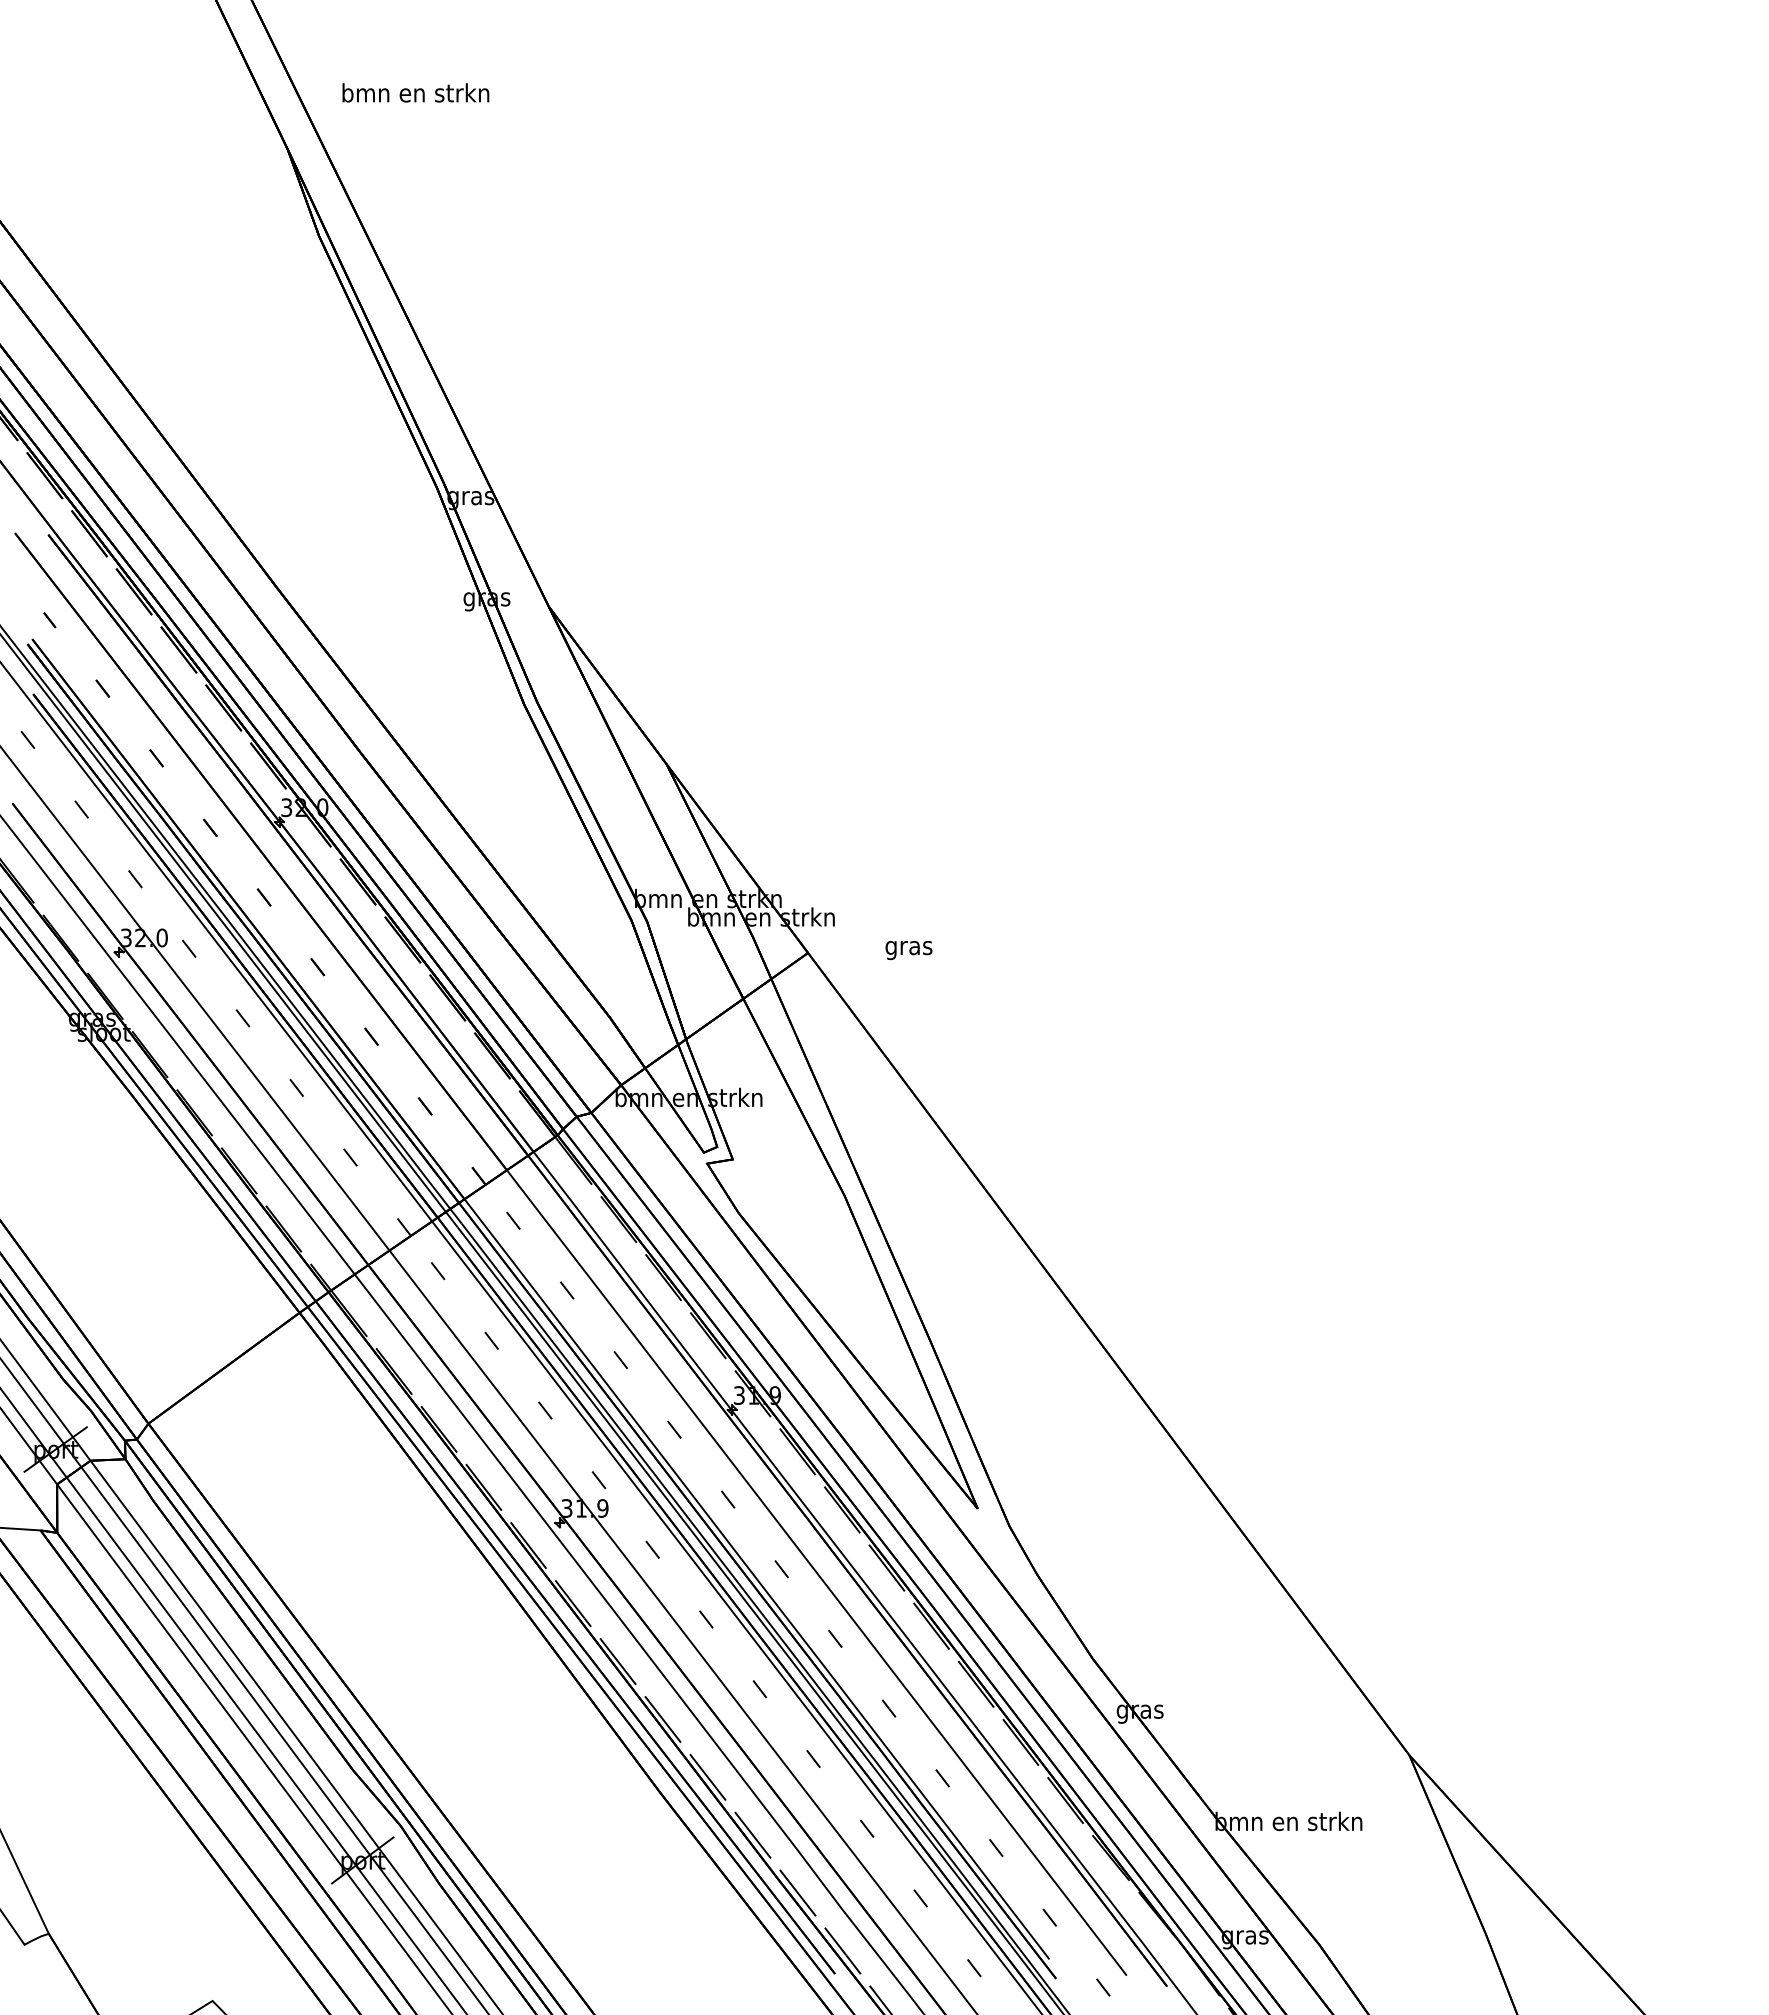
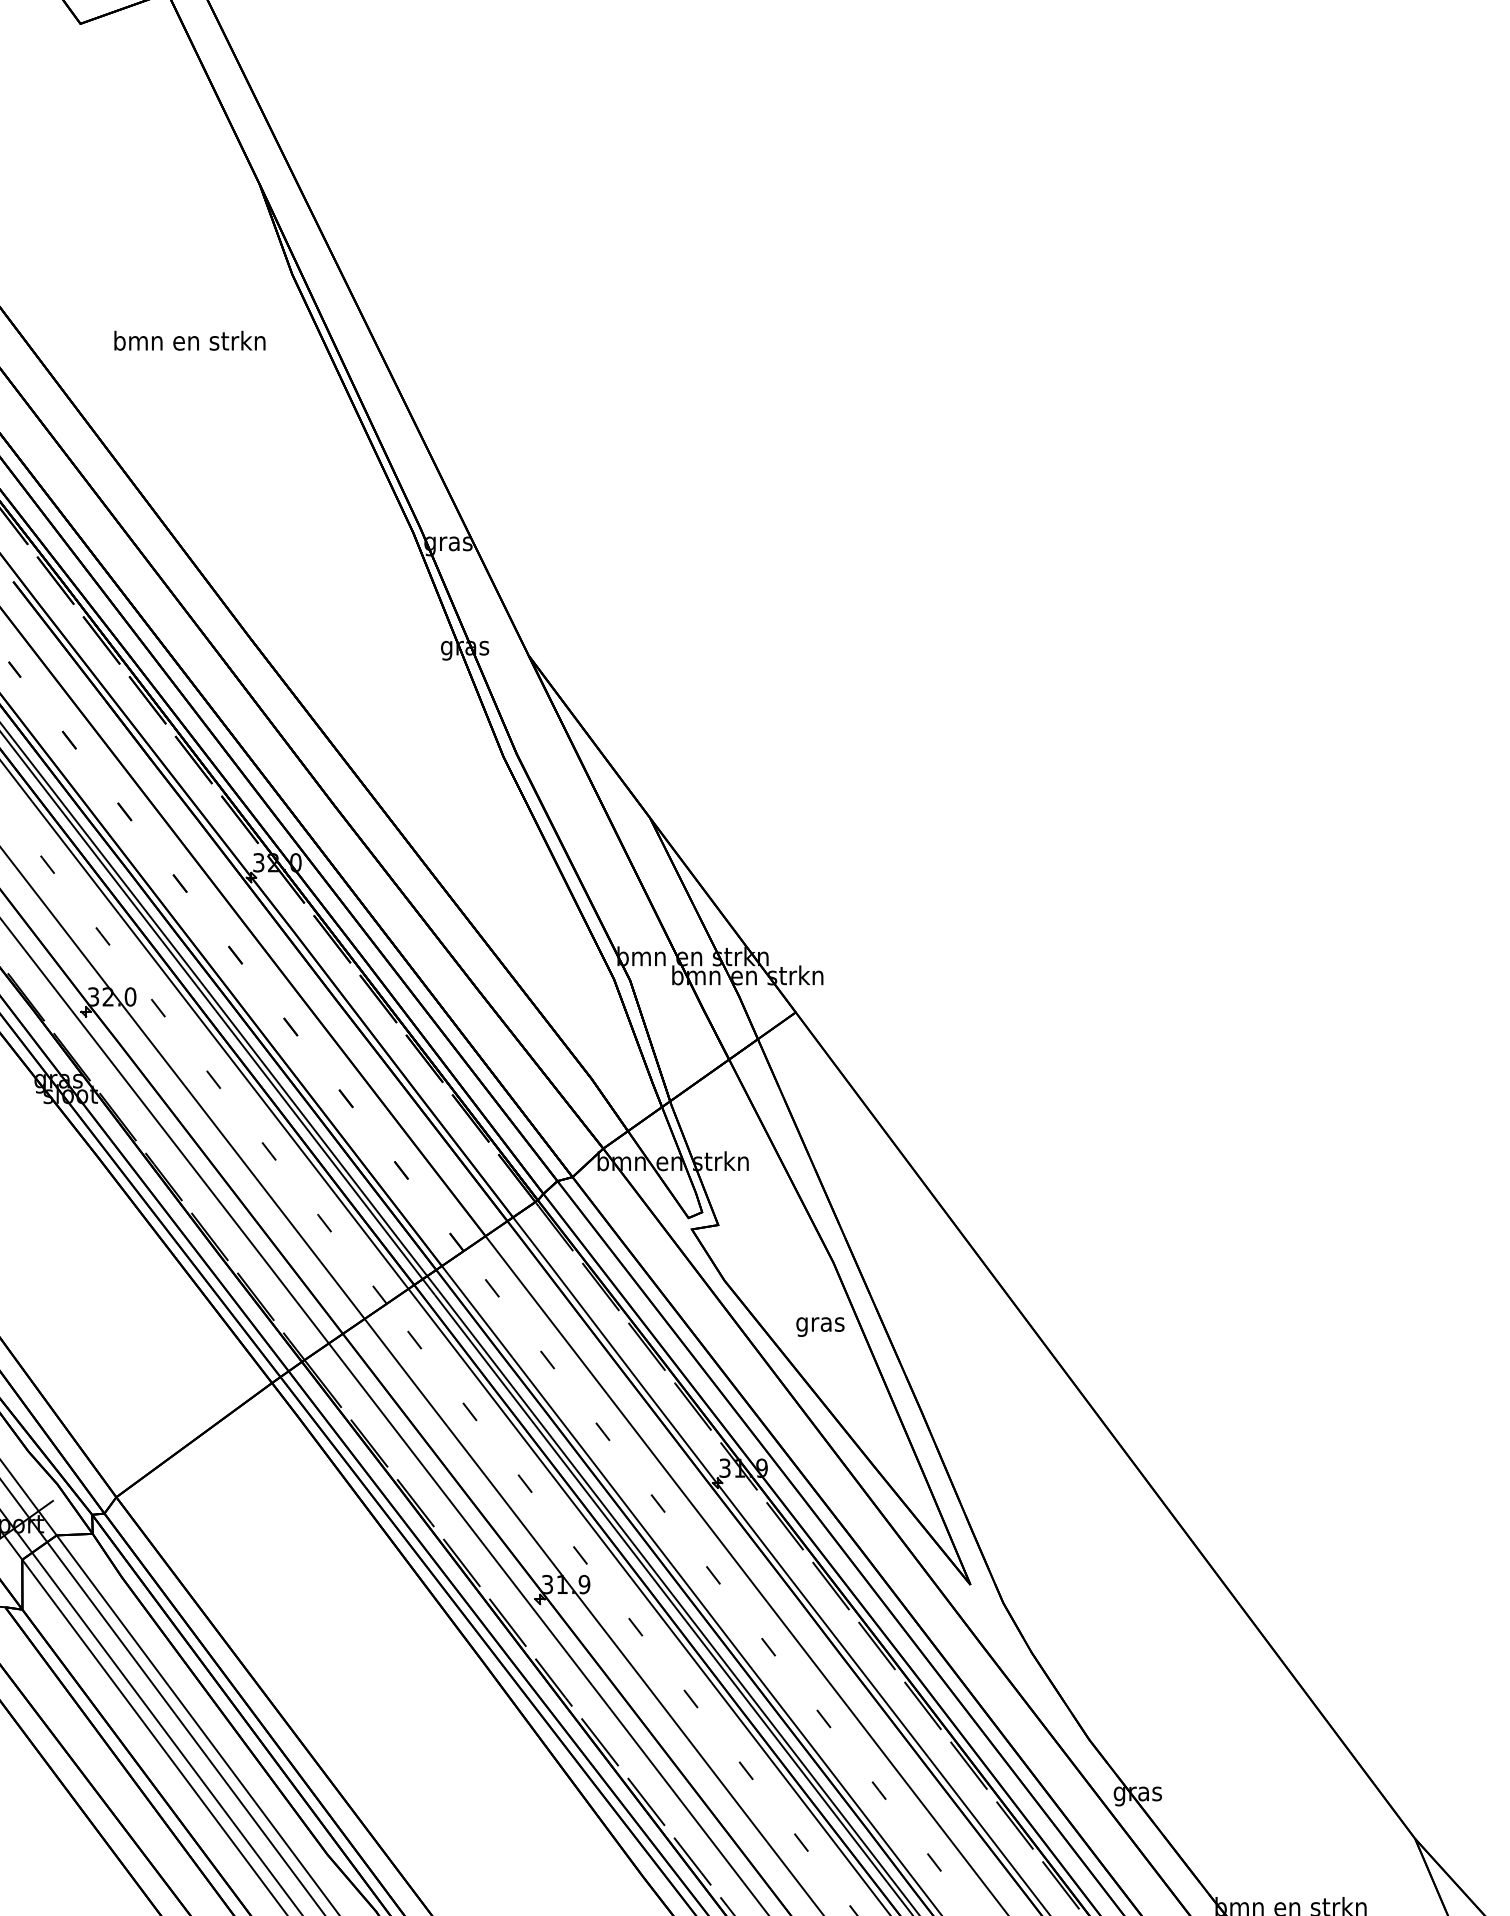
text: (415, 92) -> (189, 340), moved
text: (908, 950) -> (819, 1327), moved

